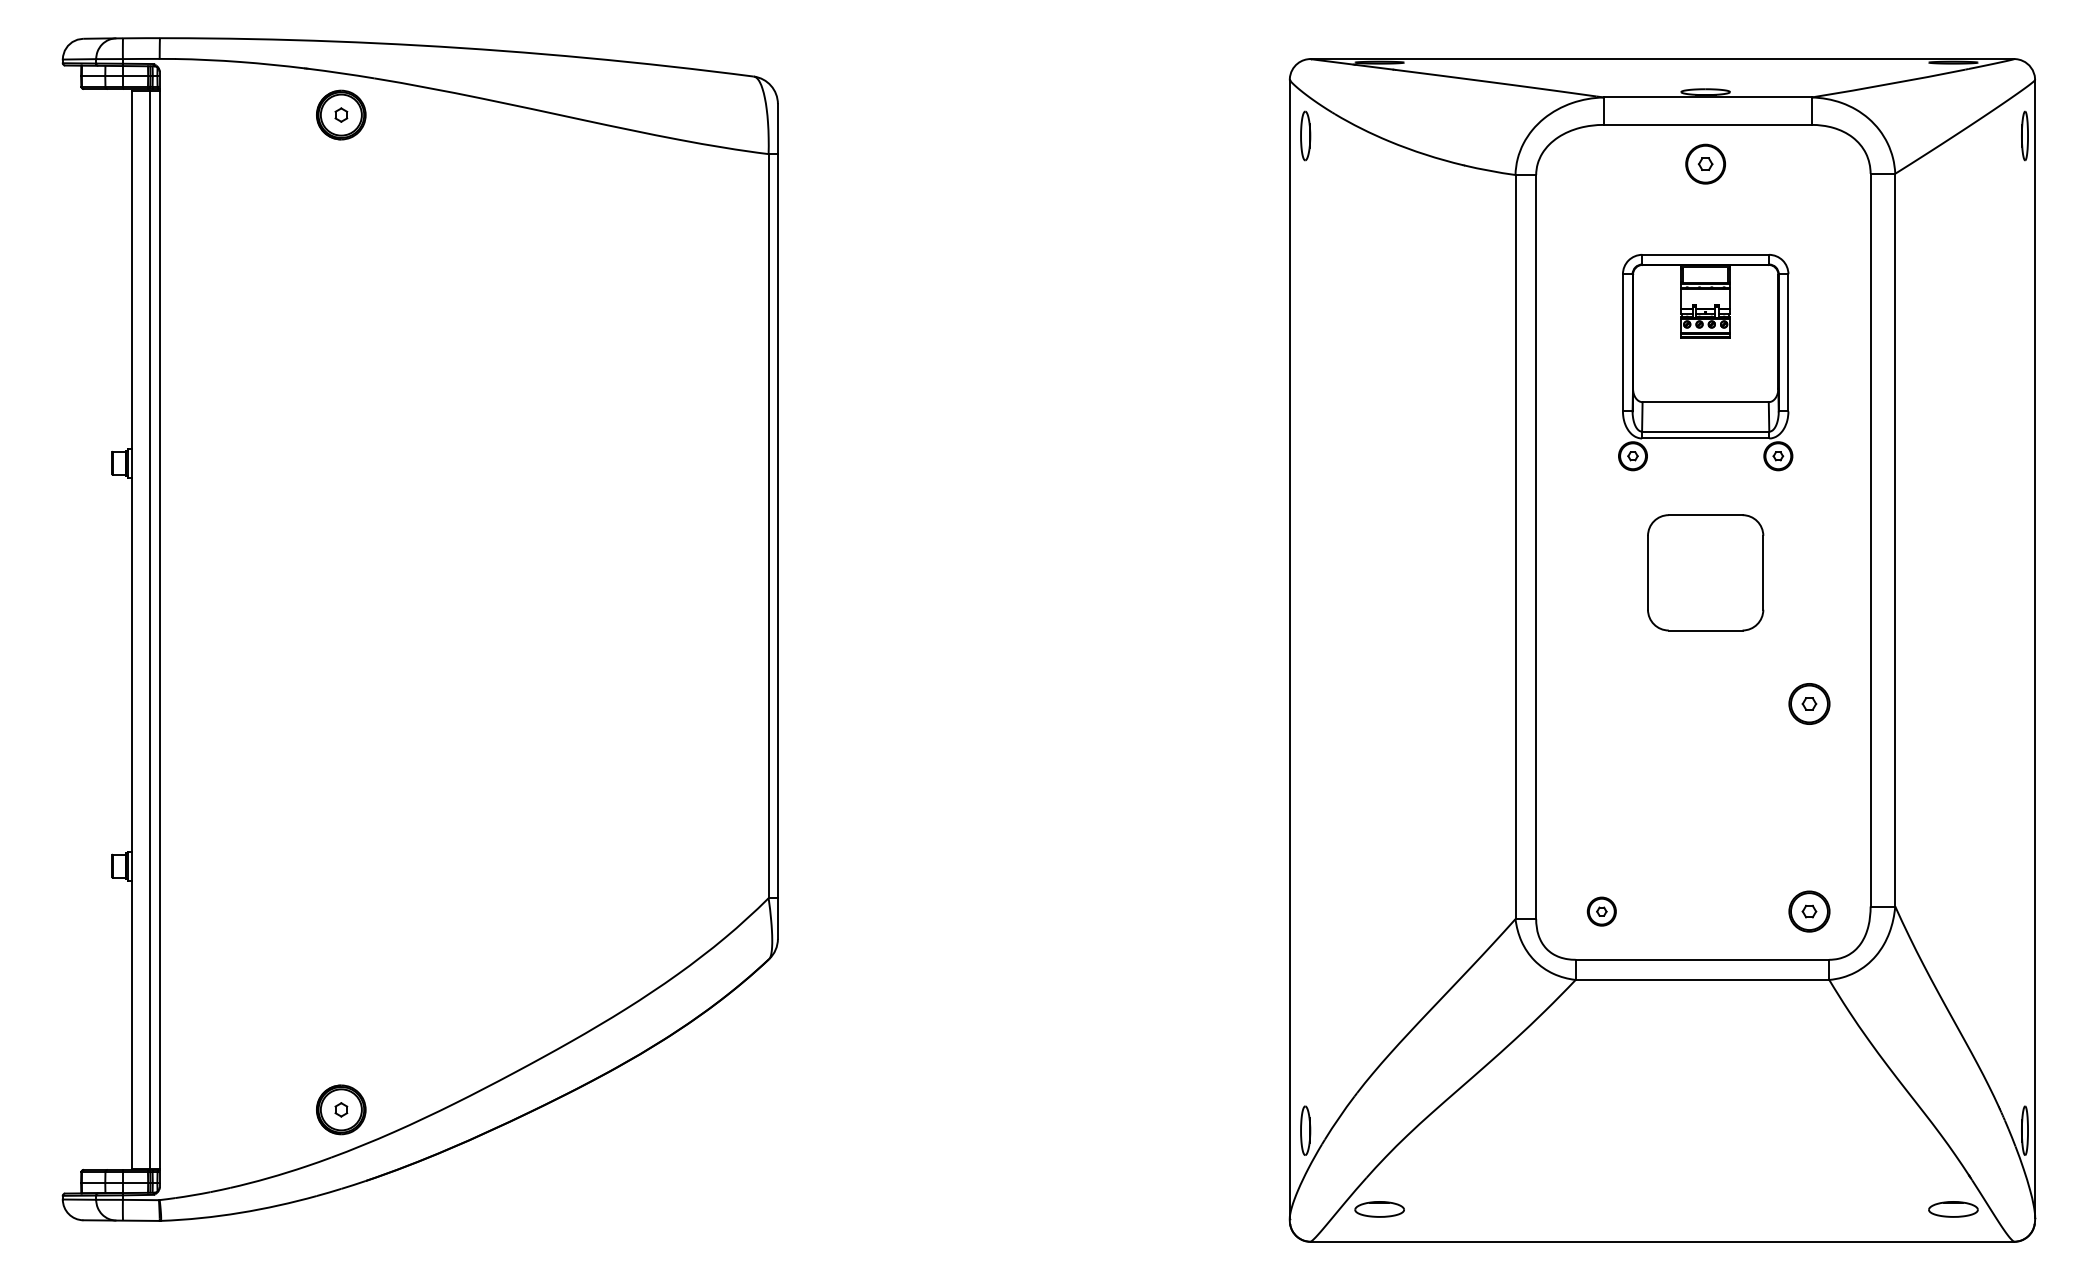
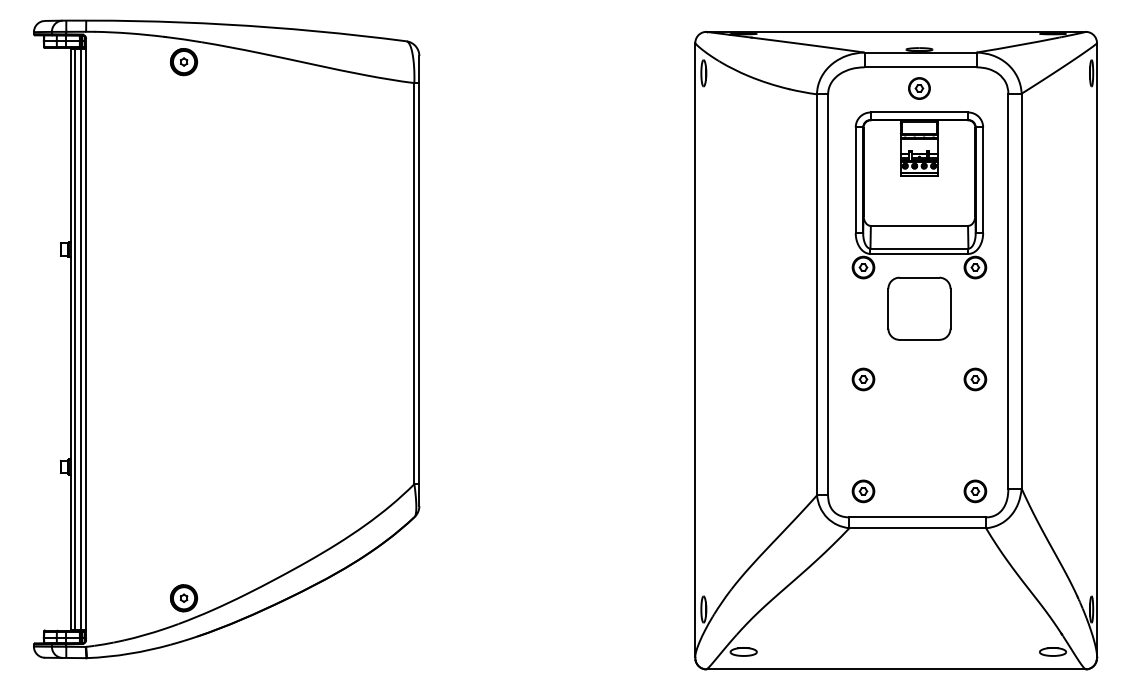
part: (1705, 362) -> (919, 195), size x1.43
line: (138, 629) -> (74, 339), added
part: (1601, 704) -> (863, 379), added
part: (1601, 911) -> (863, 491), size x1.43

